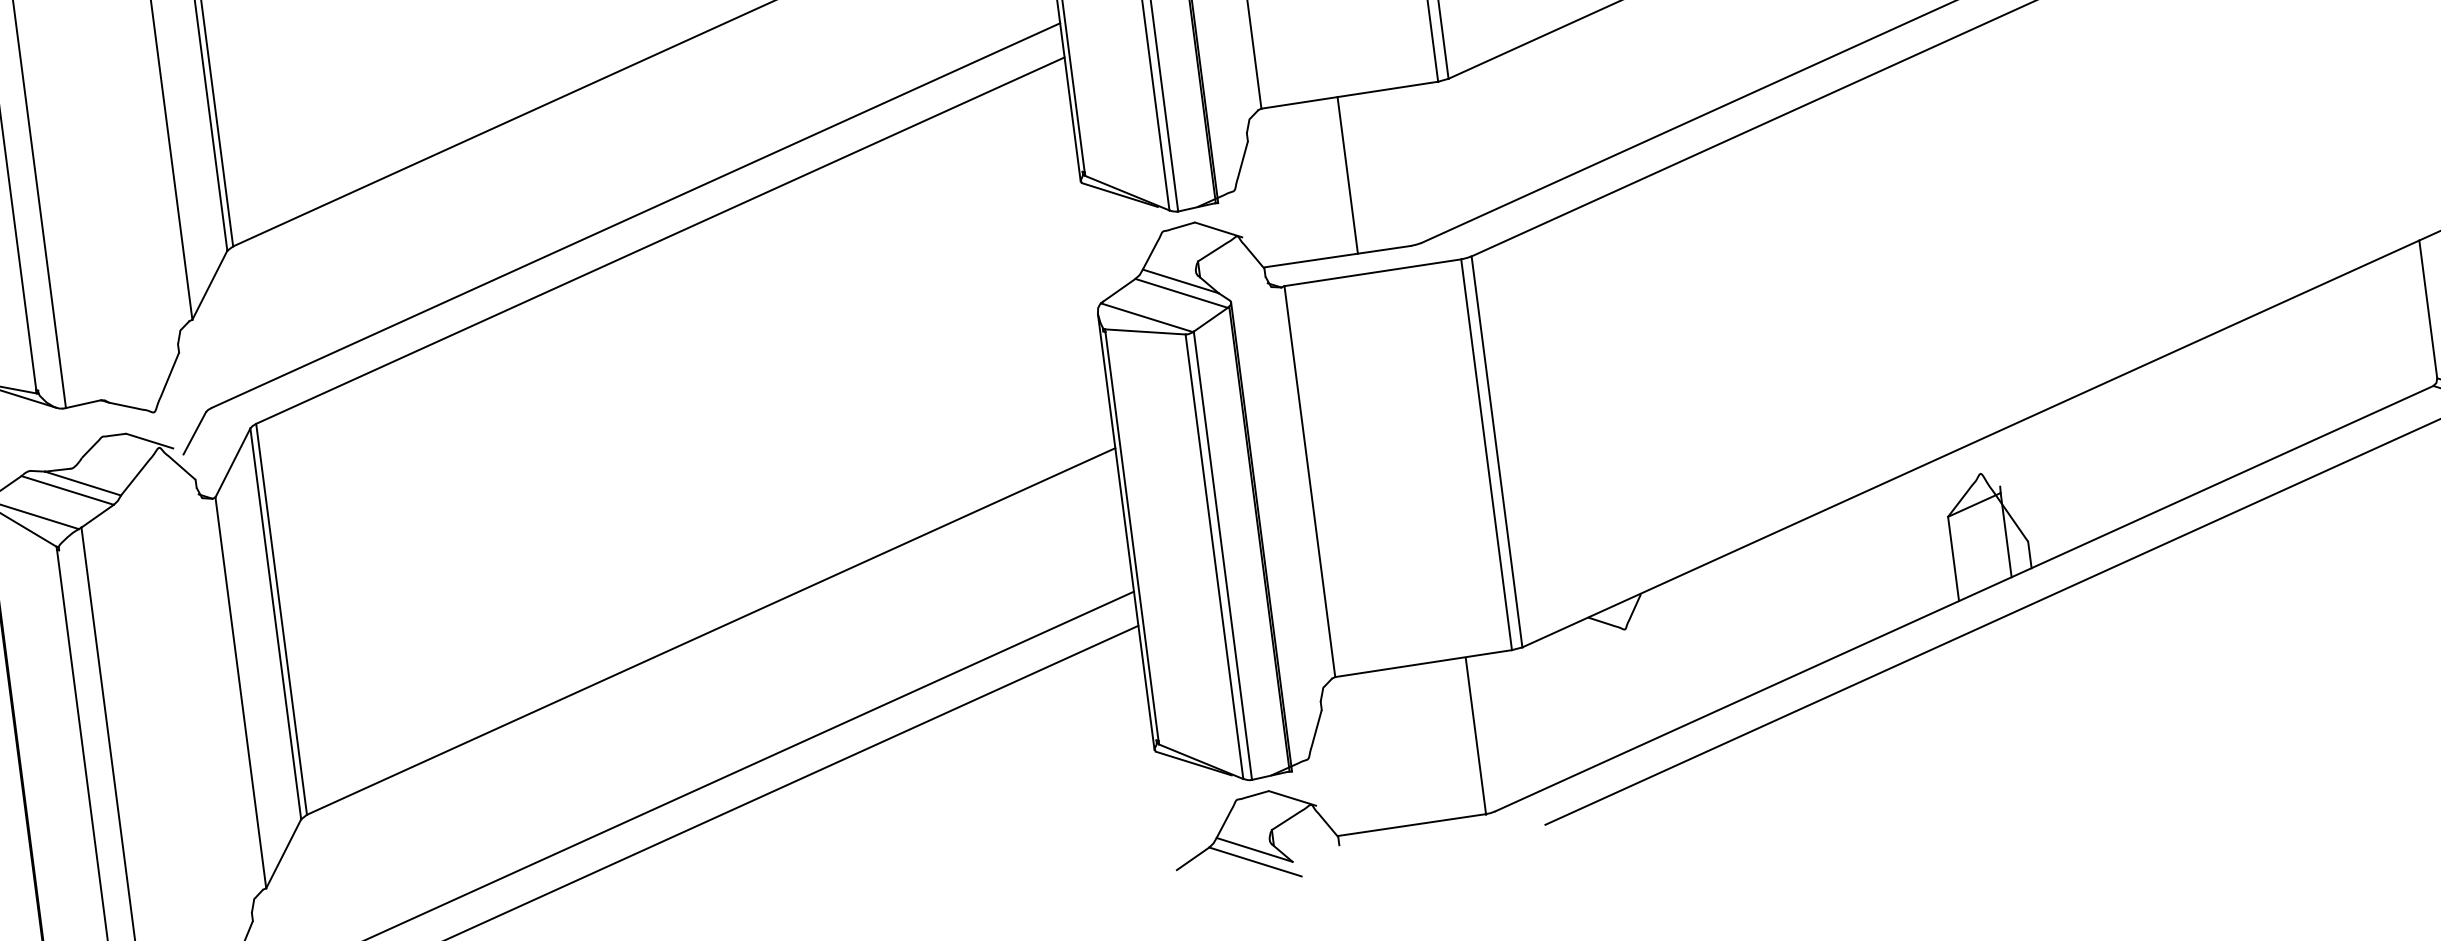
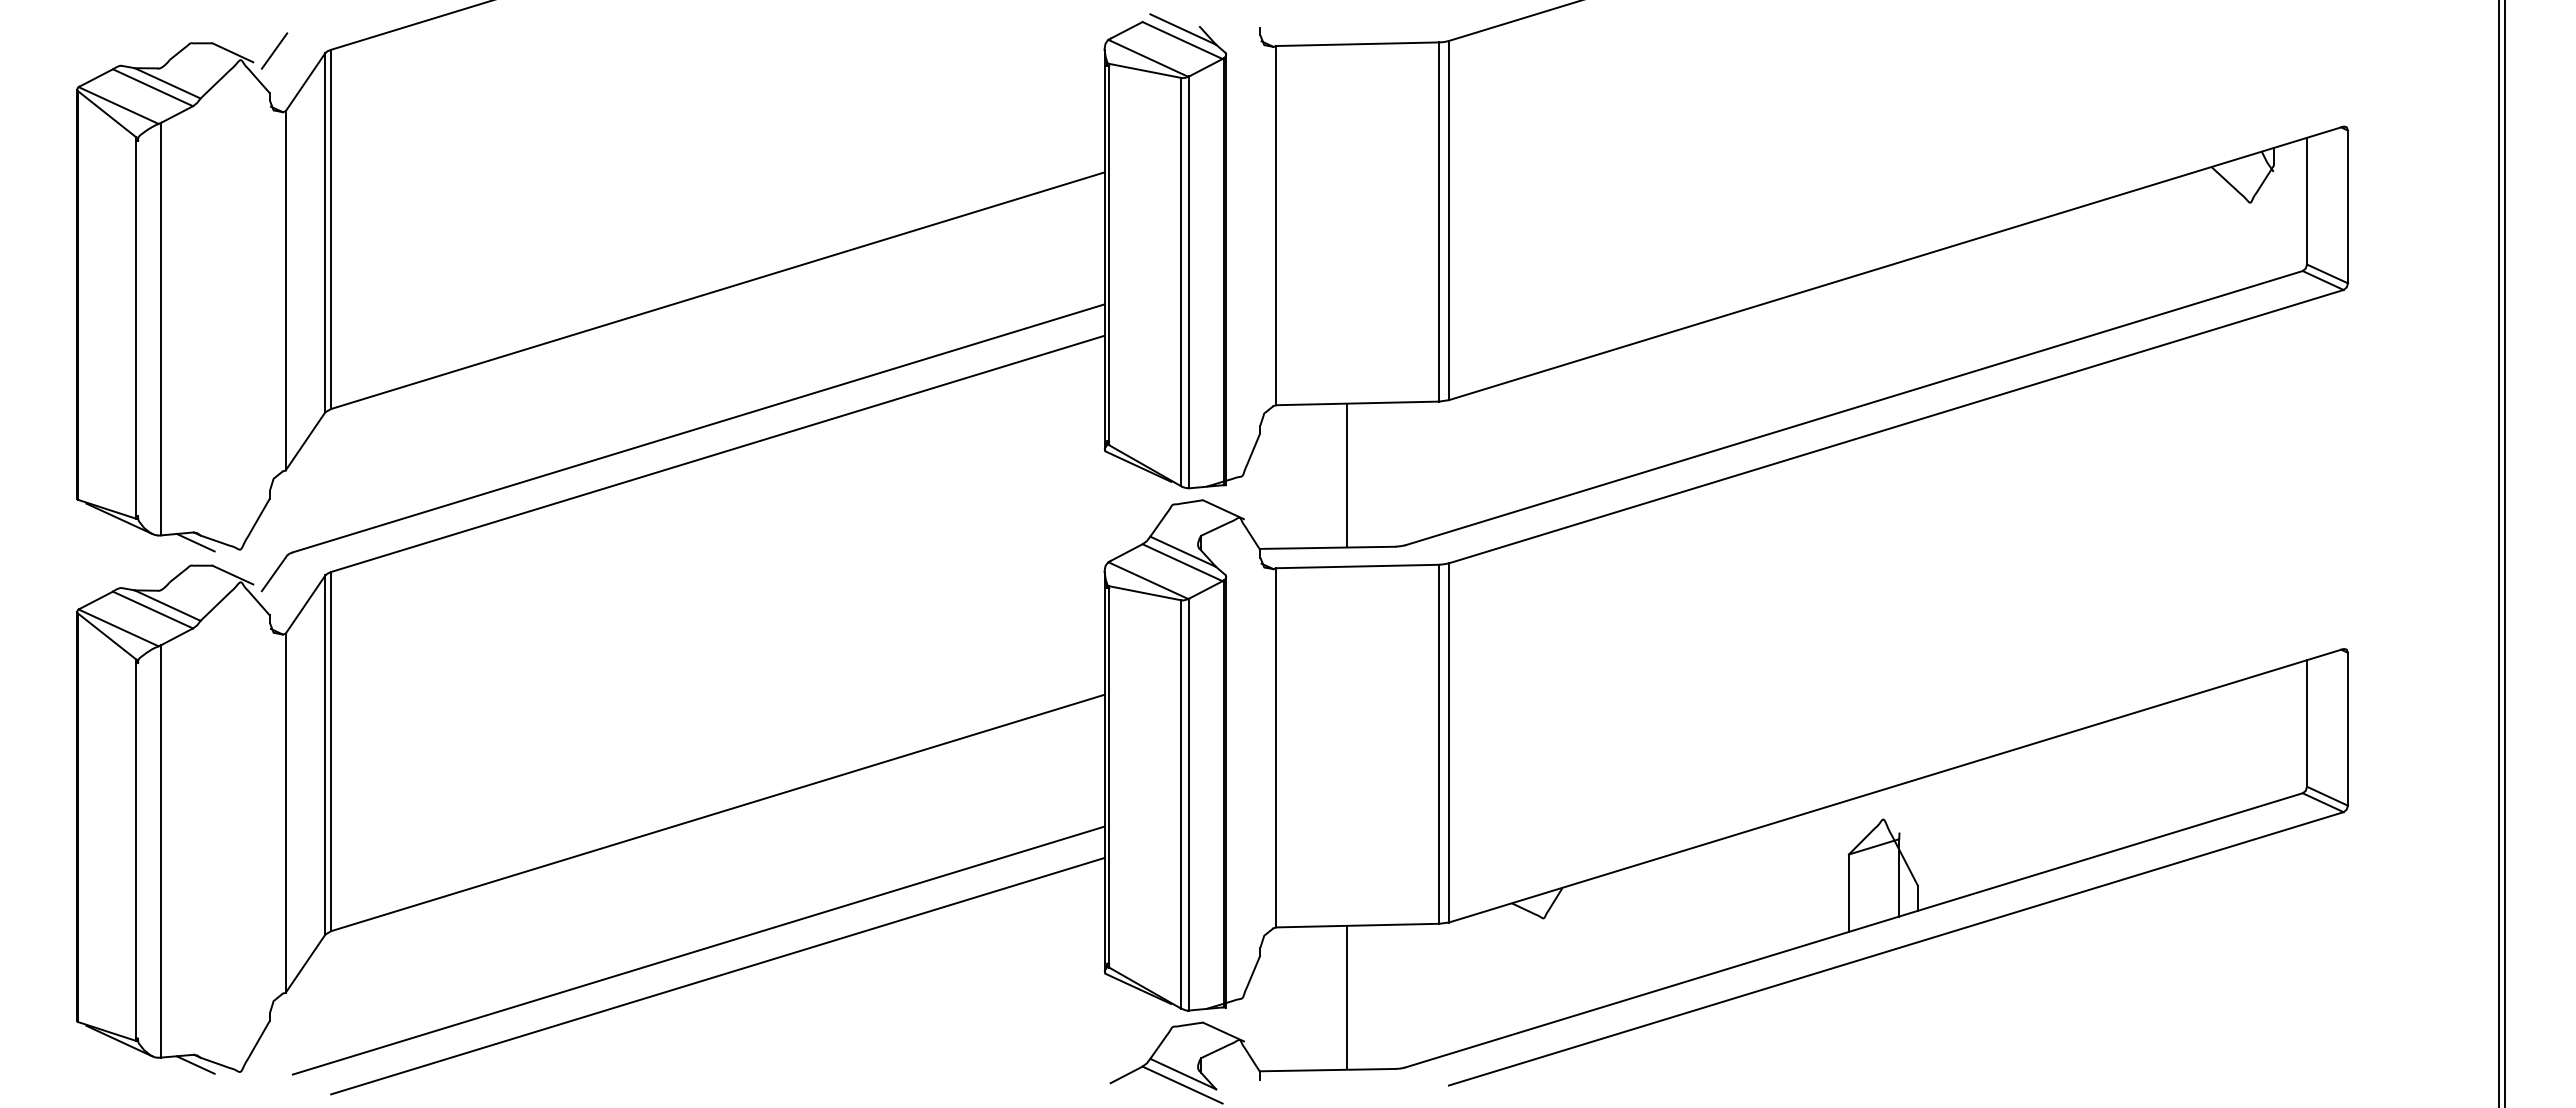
line: (104, 410) -> (195, 542), added
line: (1475, 736) -> (1346, 997), moved

